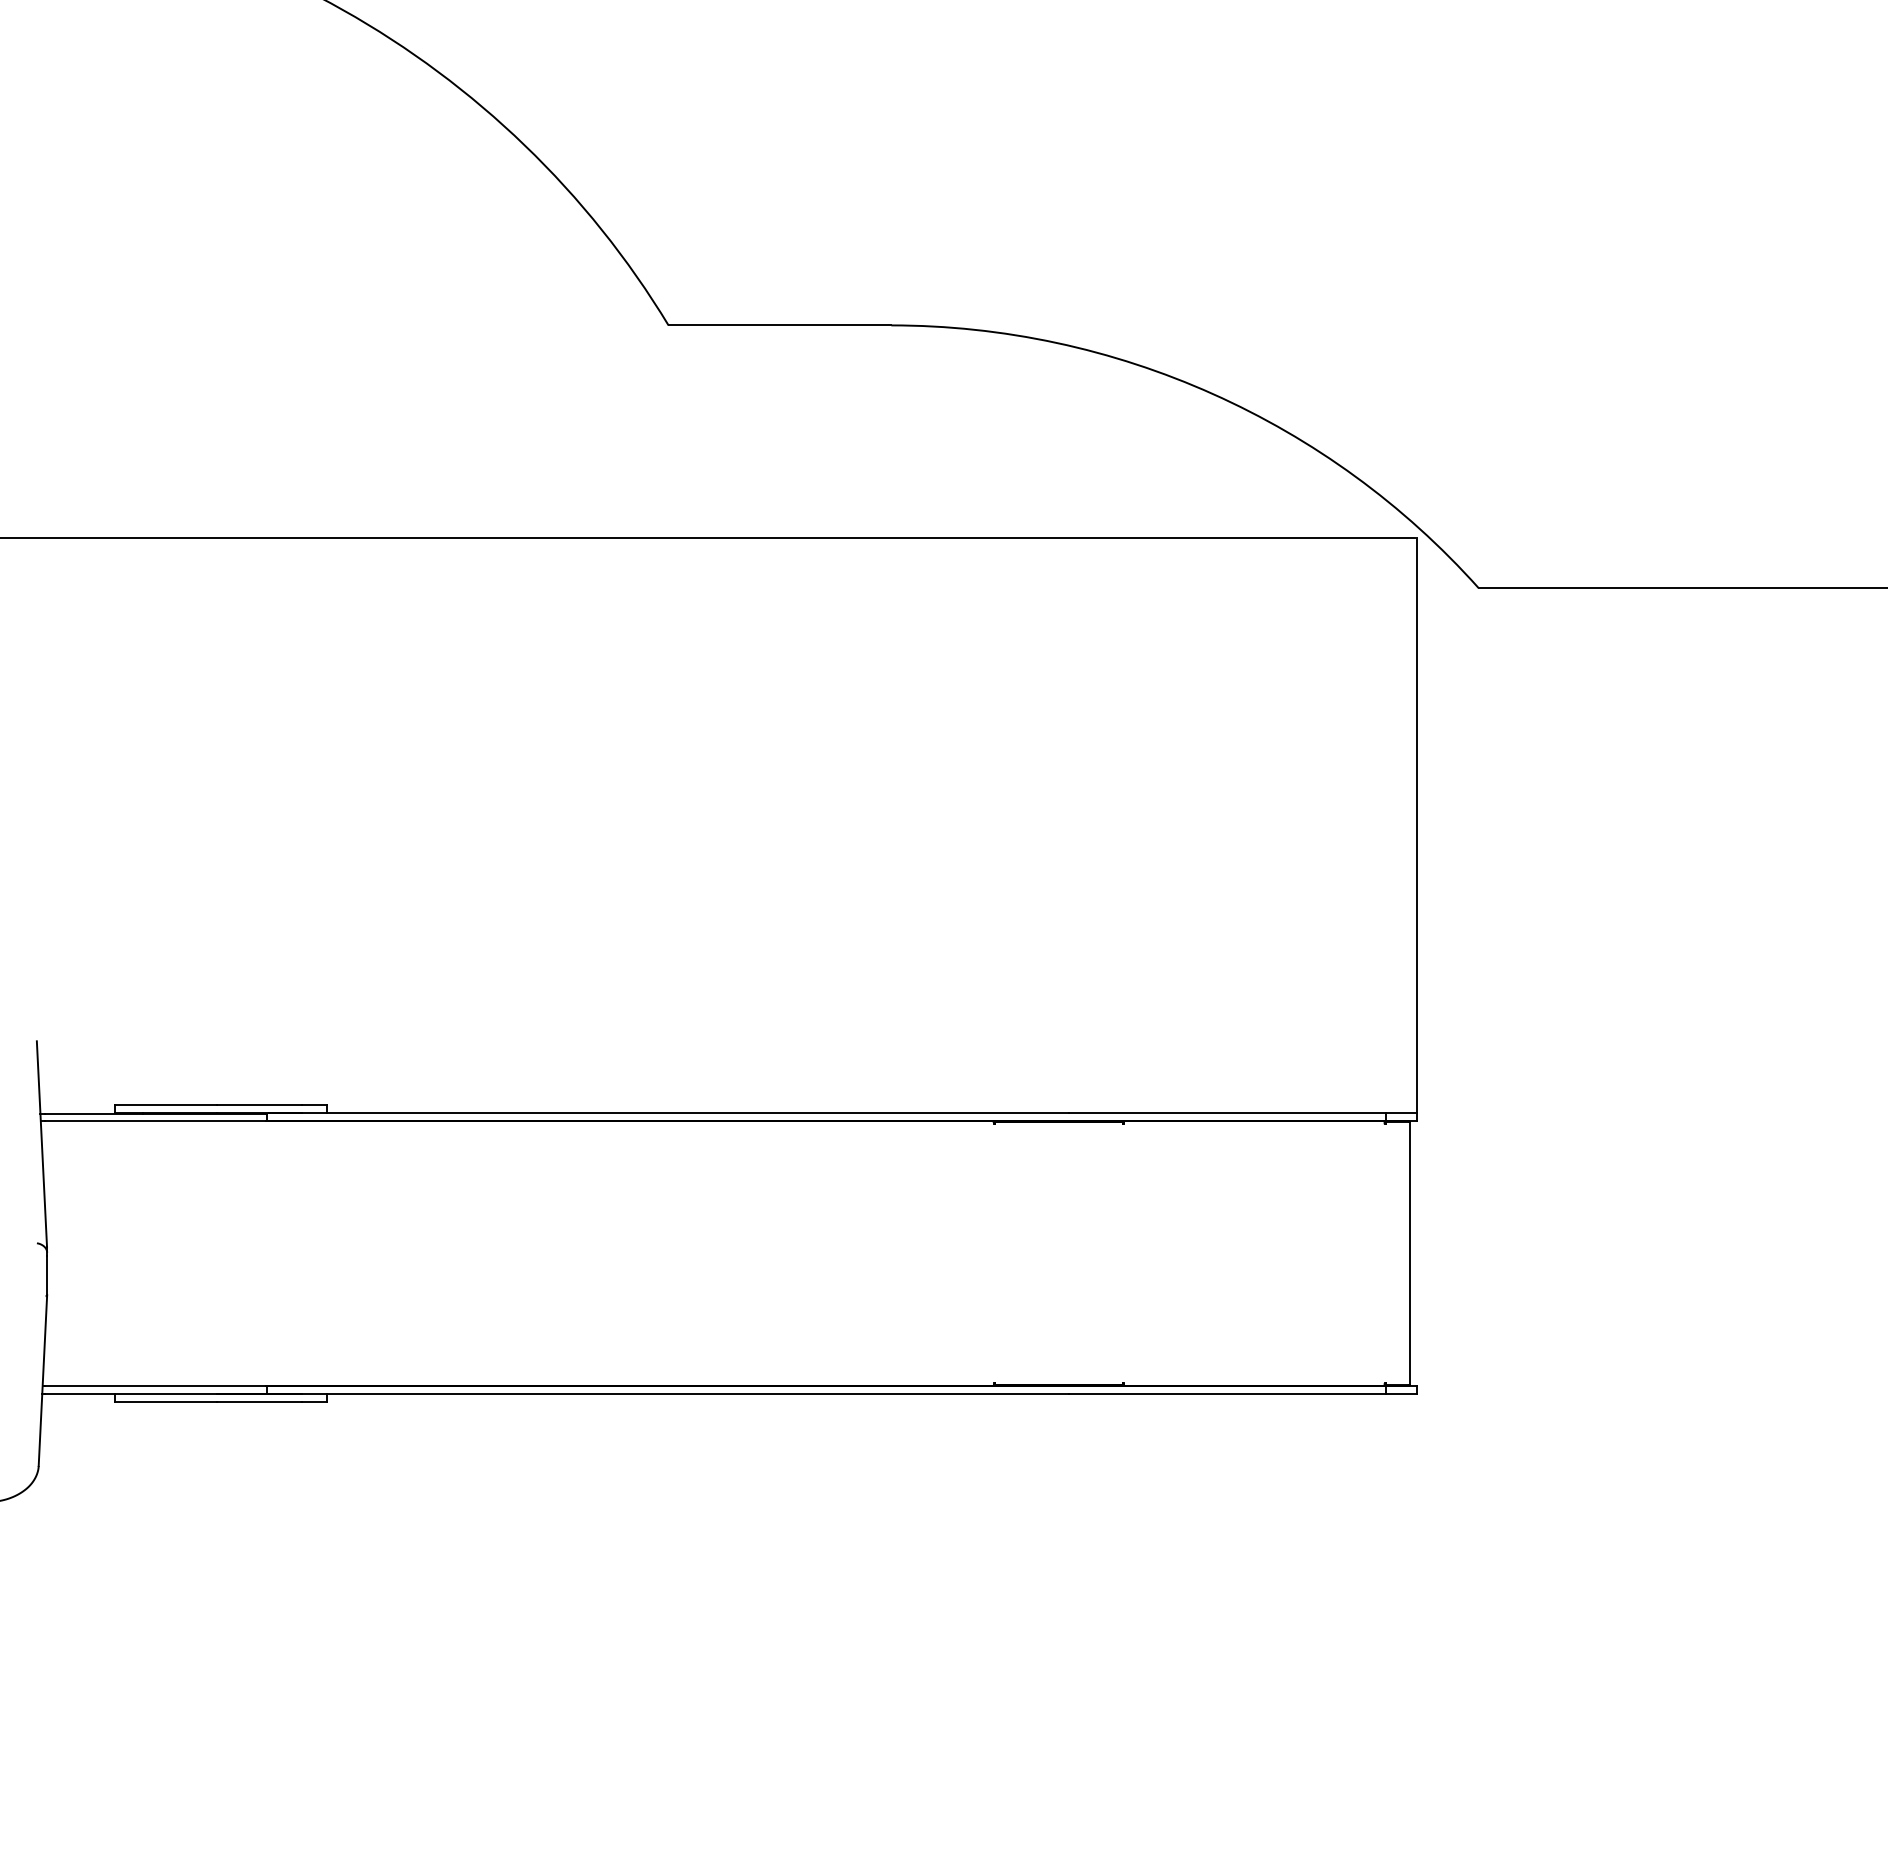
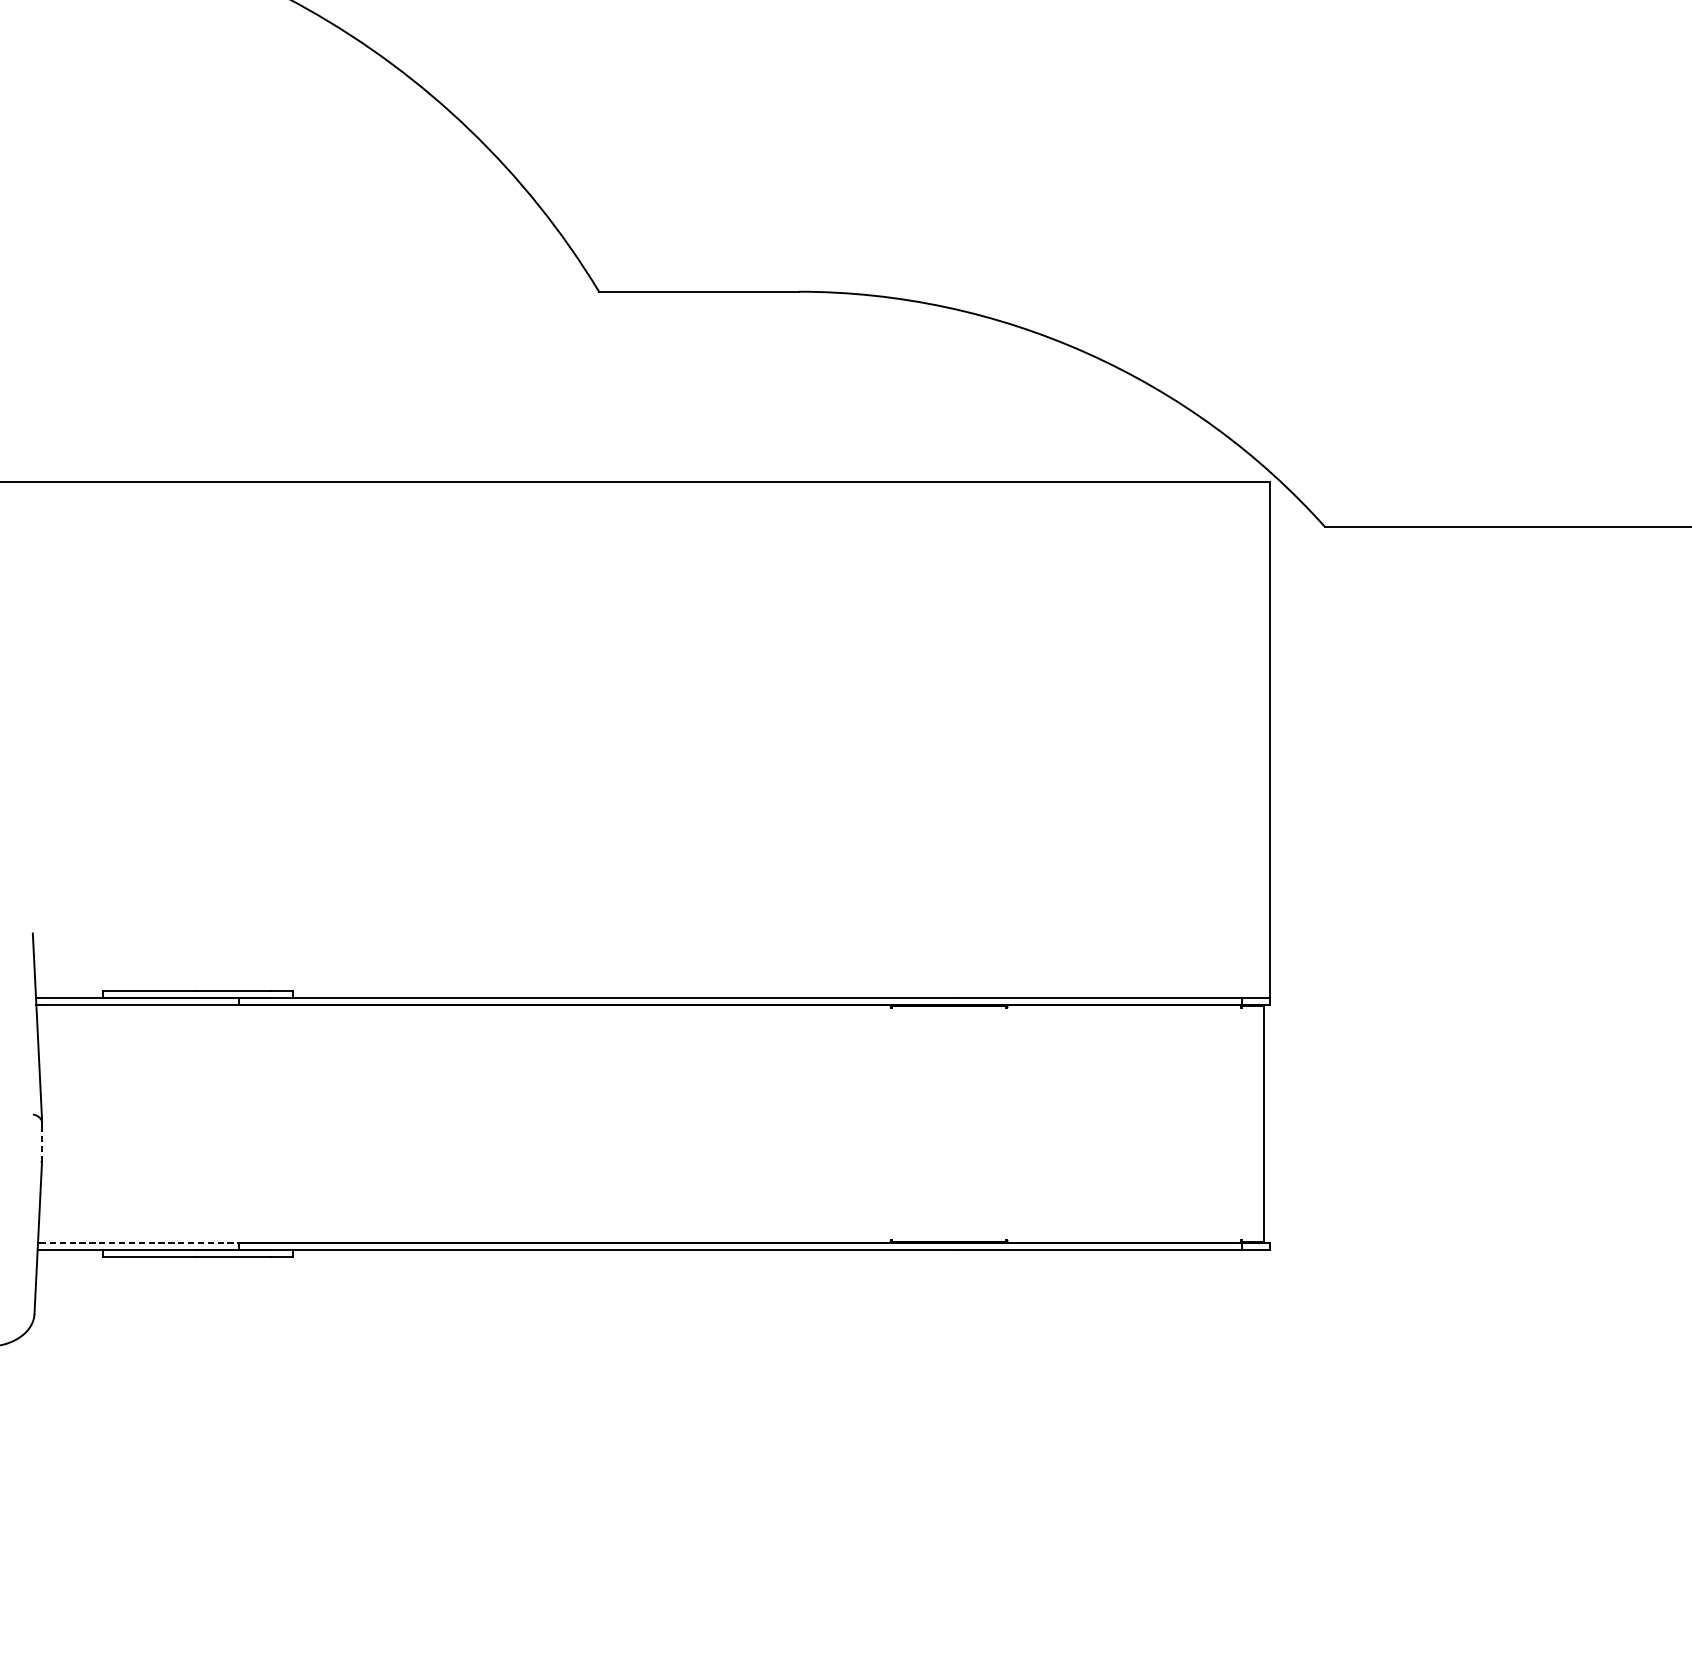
line: (47, 1276) -> (42, 1144), solid -> dashed
line: (155, 1386) -> (139, 1242), solid -> dashed

